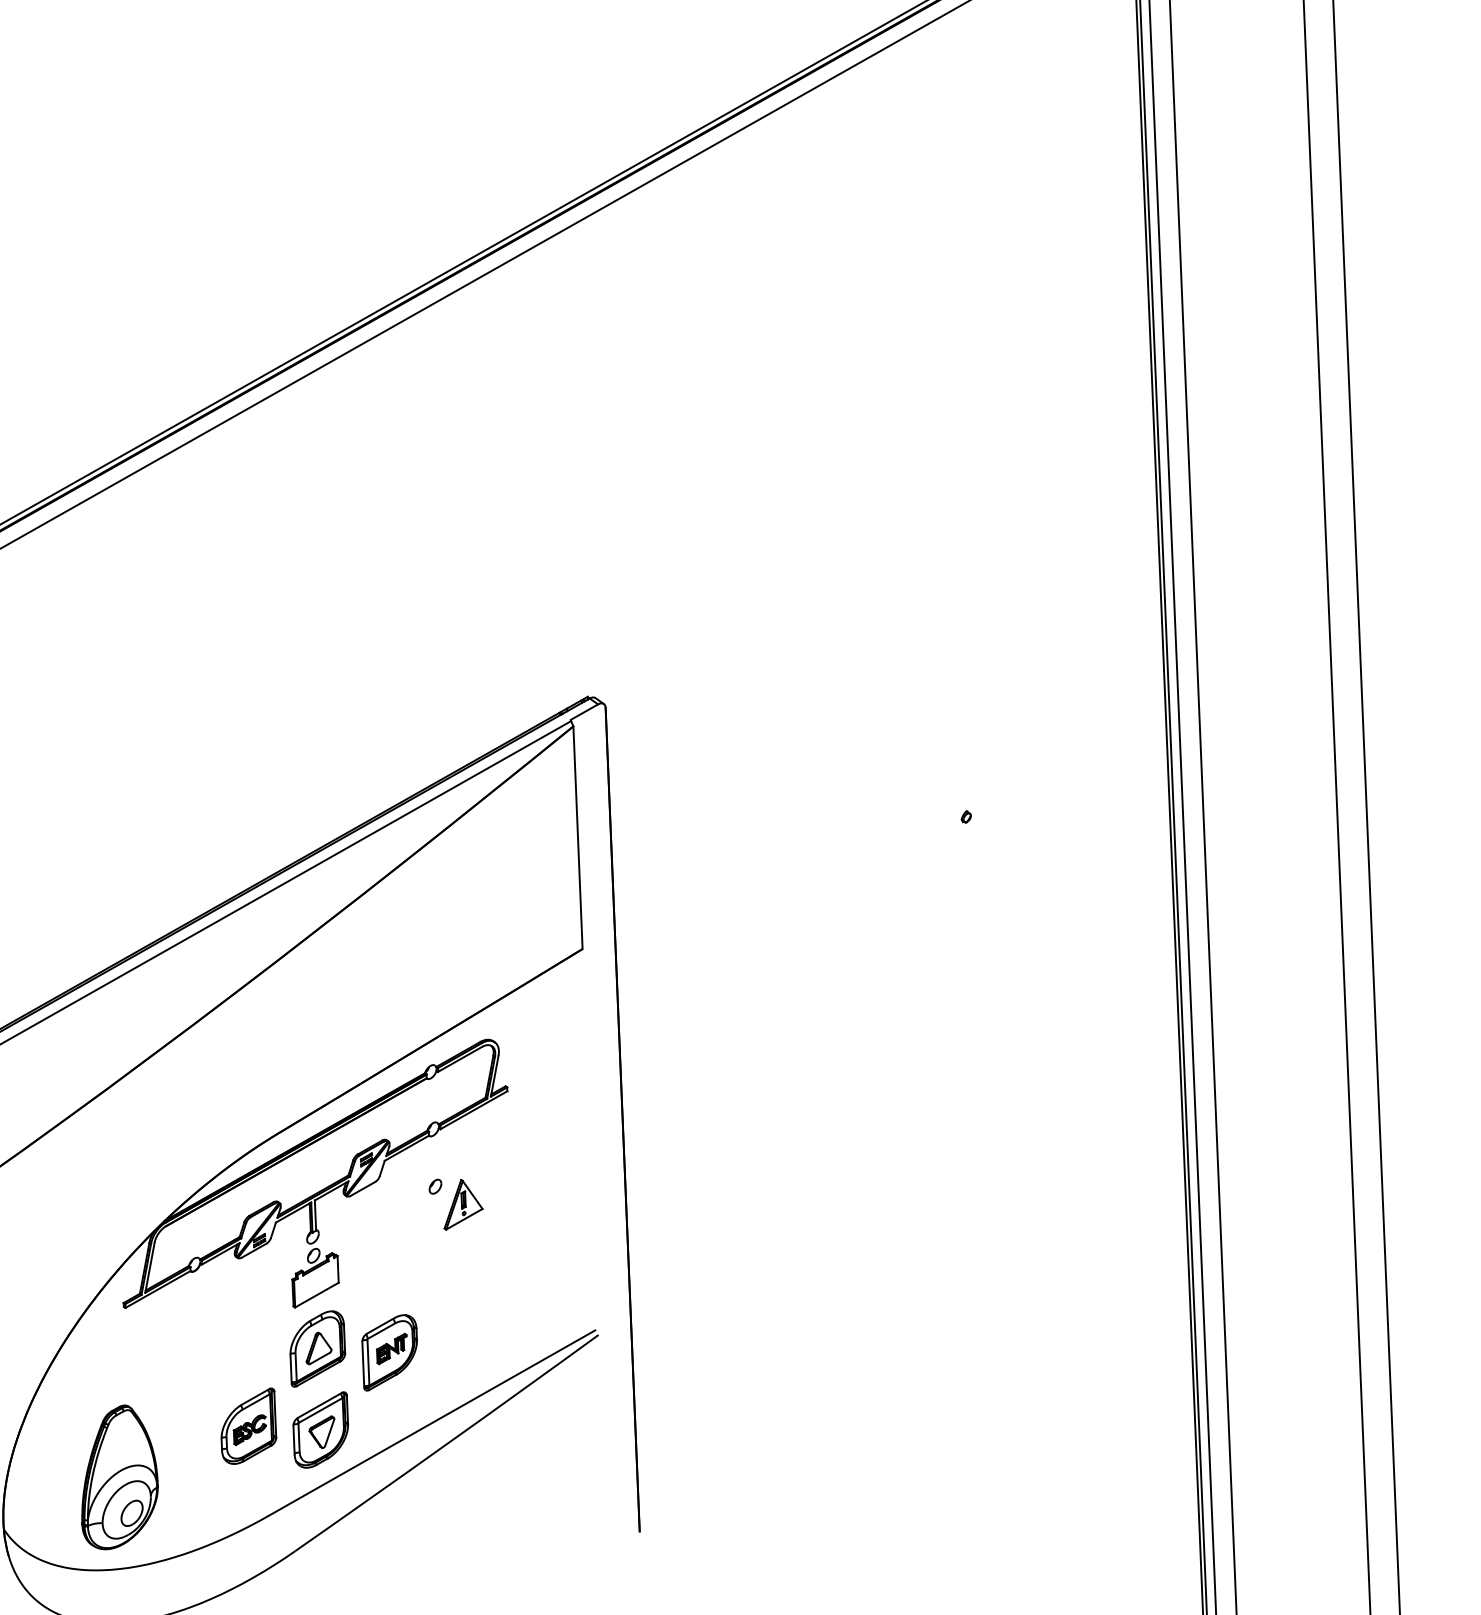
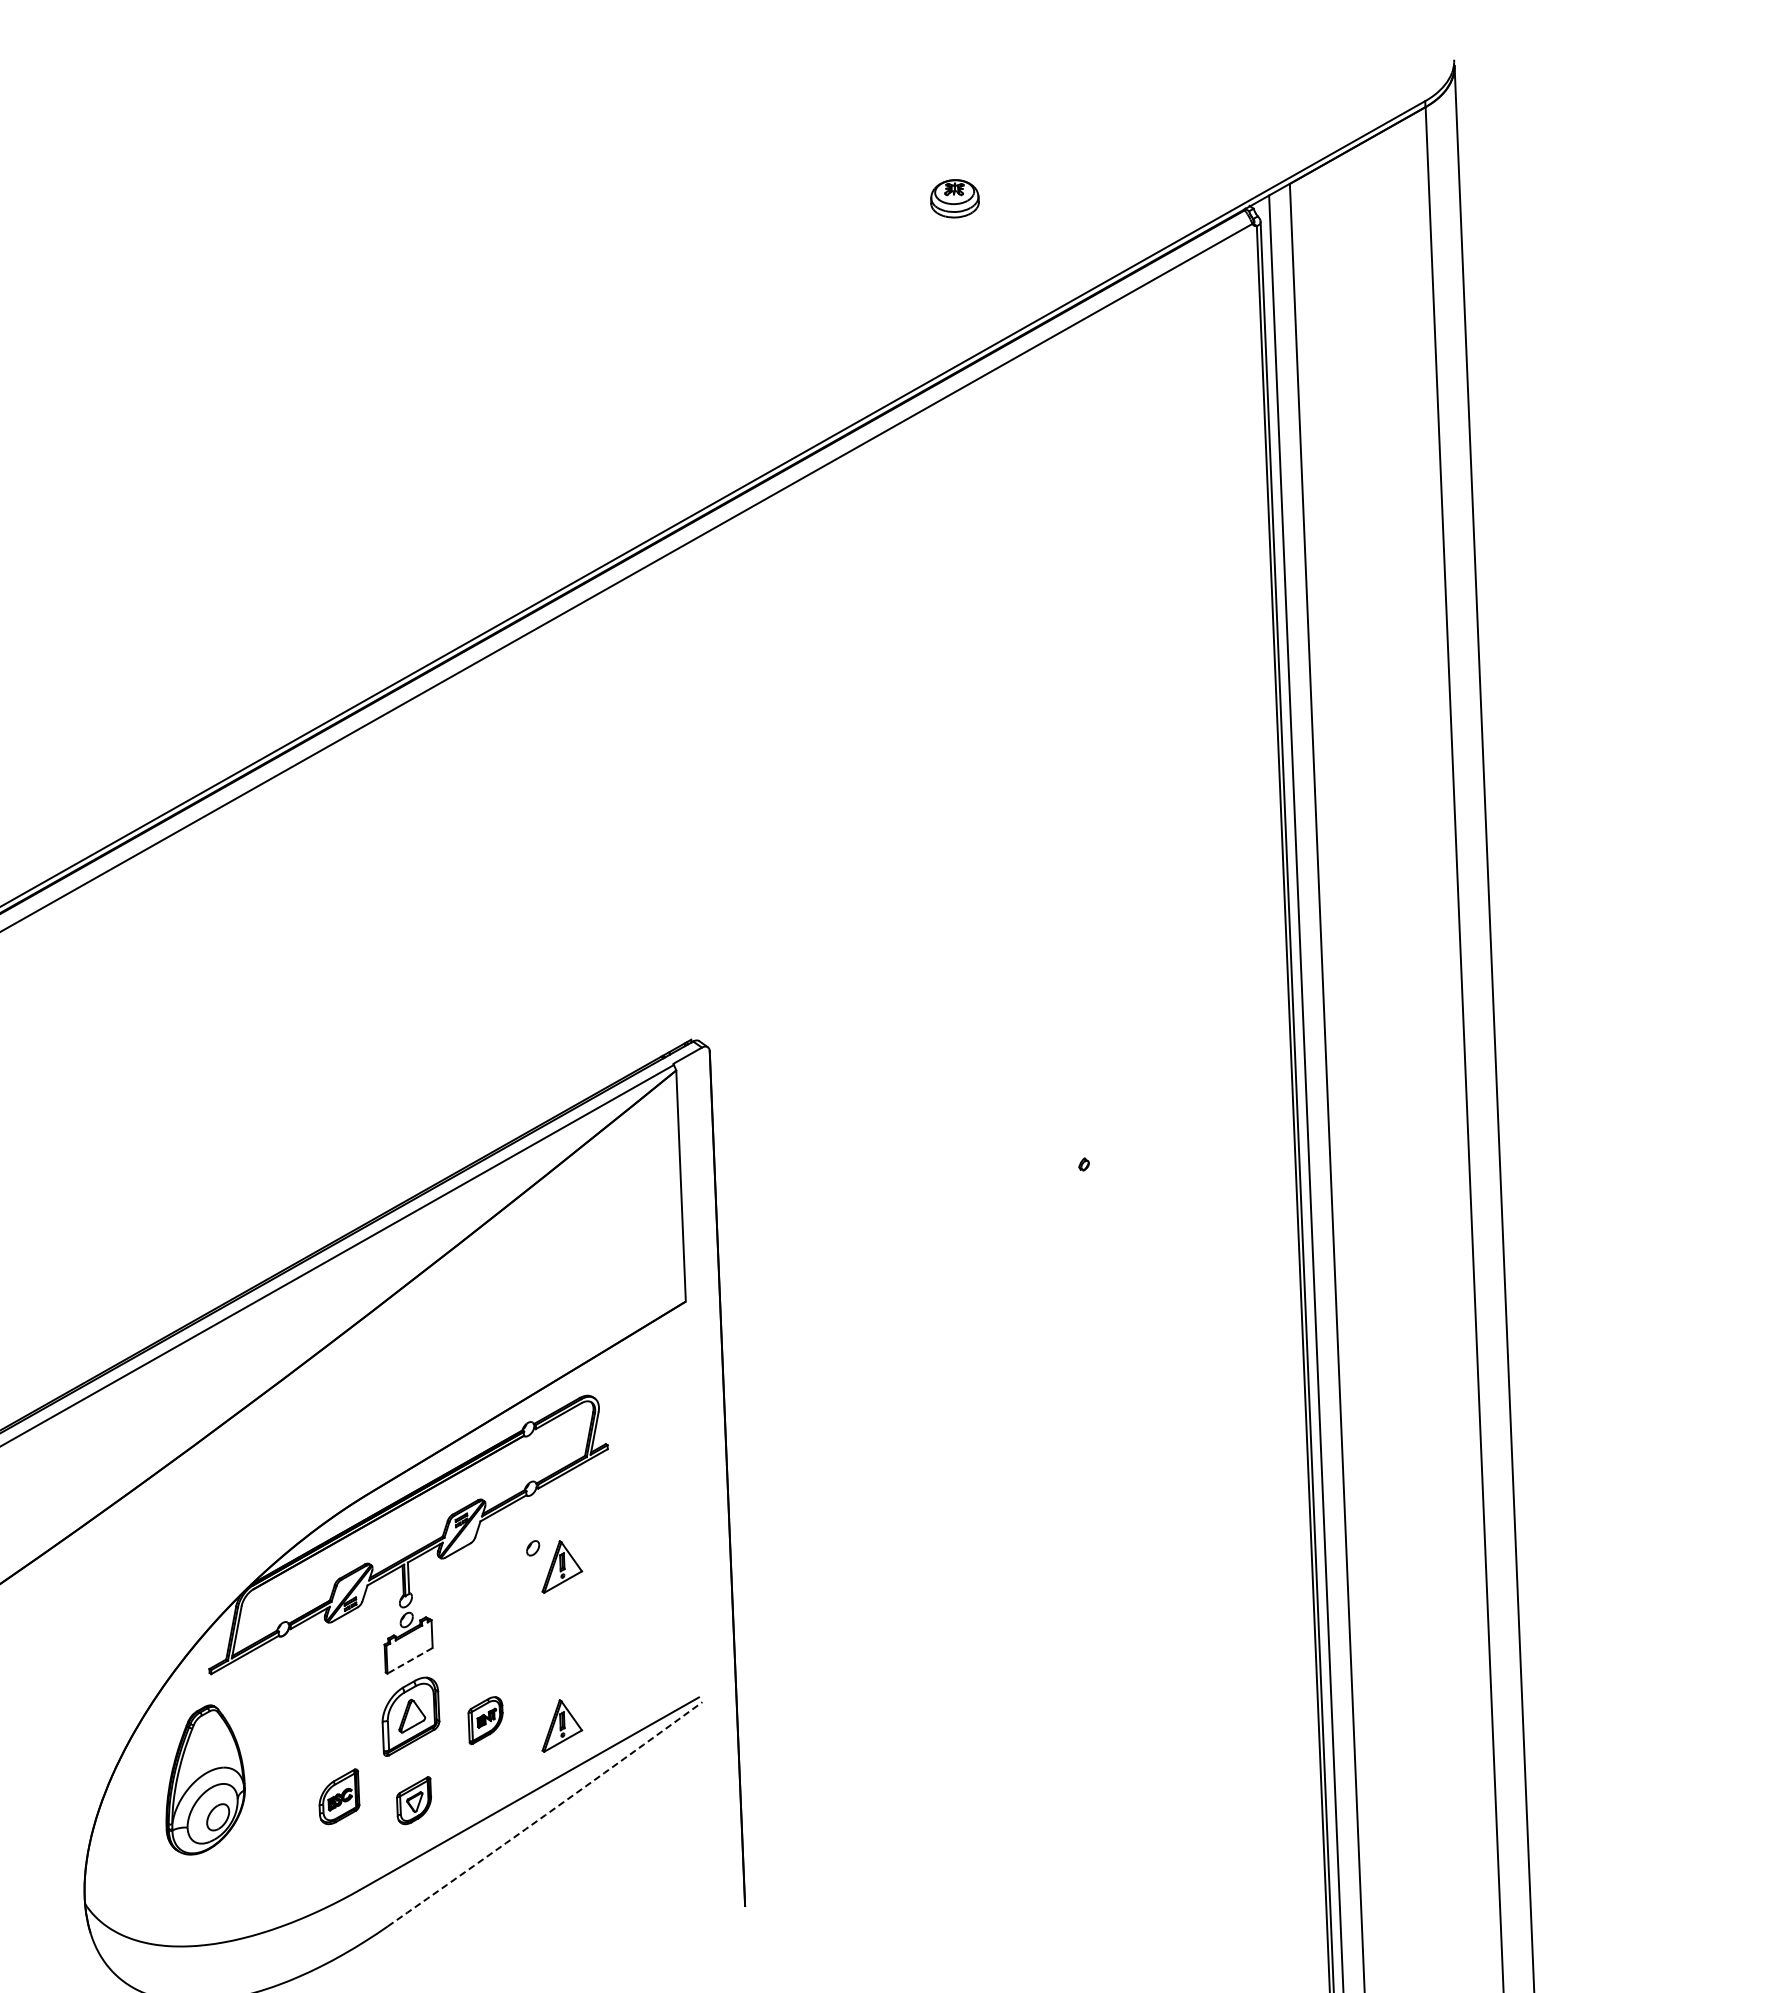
line: (317, 1294) -> (410, 1660), solid -> dashed
part: (389, 1352) -> (485, 1720), size x0.6
part: (463, 1357) -> (562, 1725), added
part: (248, 1425) -> (339, 1796), size x0.7
part: (320, 1429) -> (413, 1800), size x0.6
arc: (447, 1444) -> (545, 1815), solid -> dashed
part: (119, 1476) -> (205, 1779), moved

